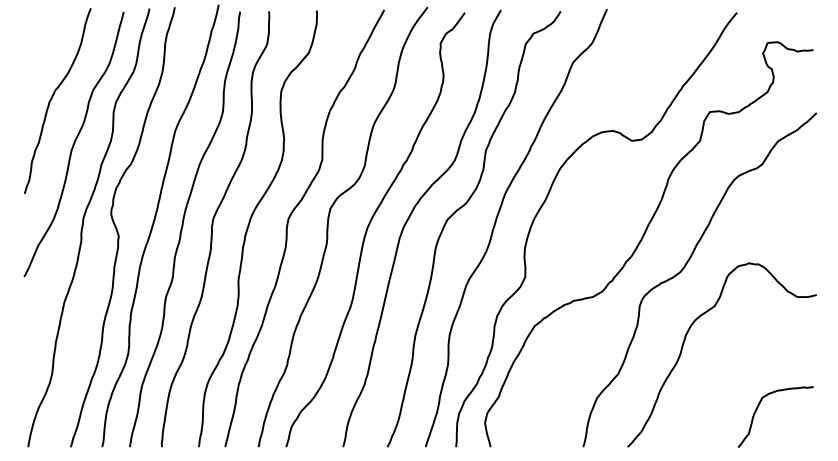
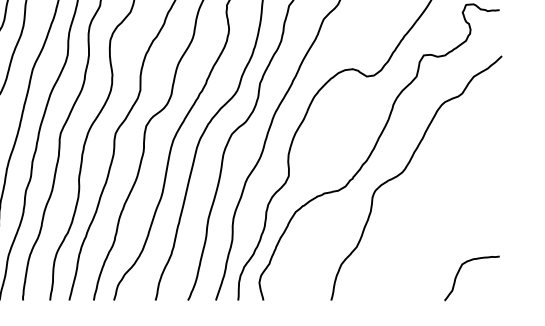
curve: (684, 343) -> (405, 224), removed

